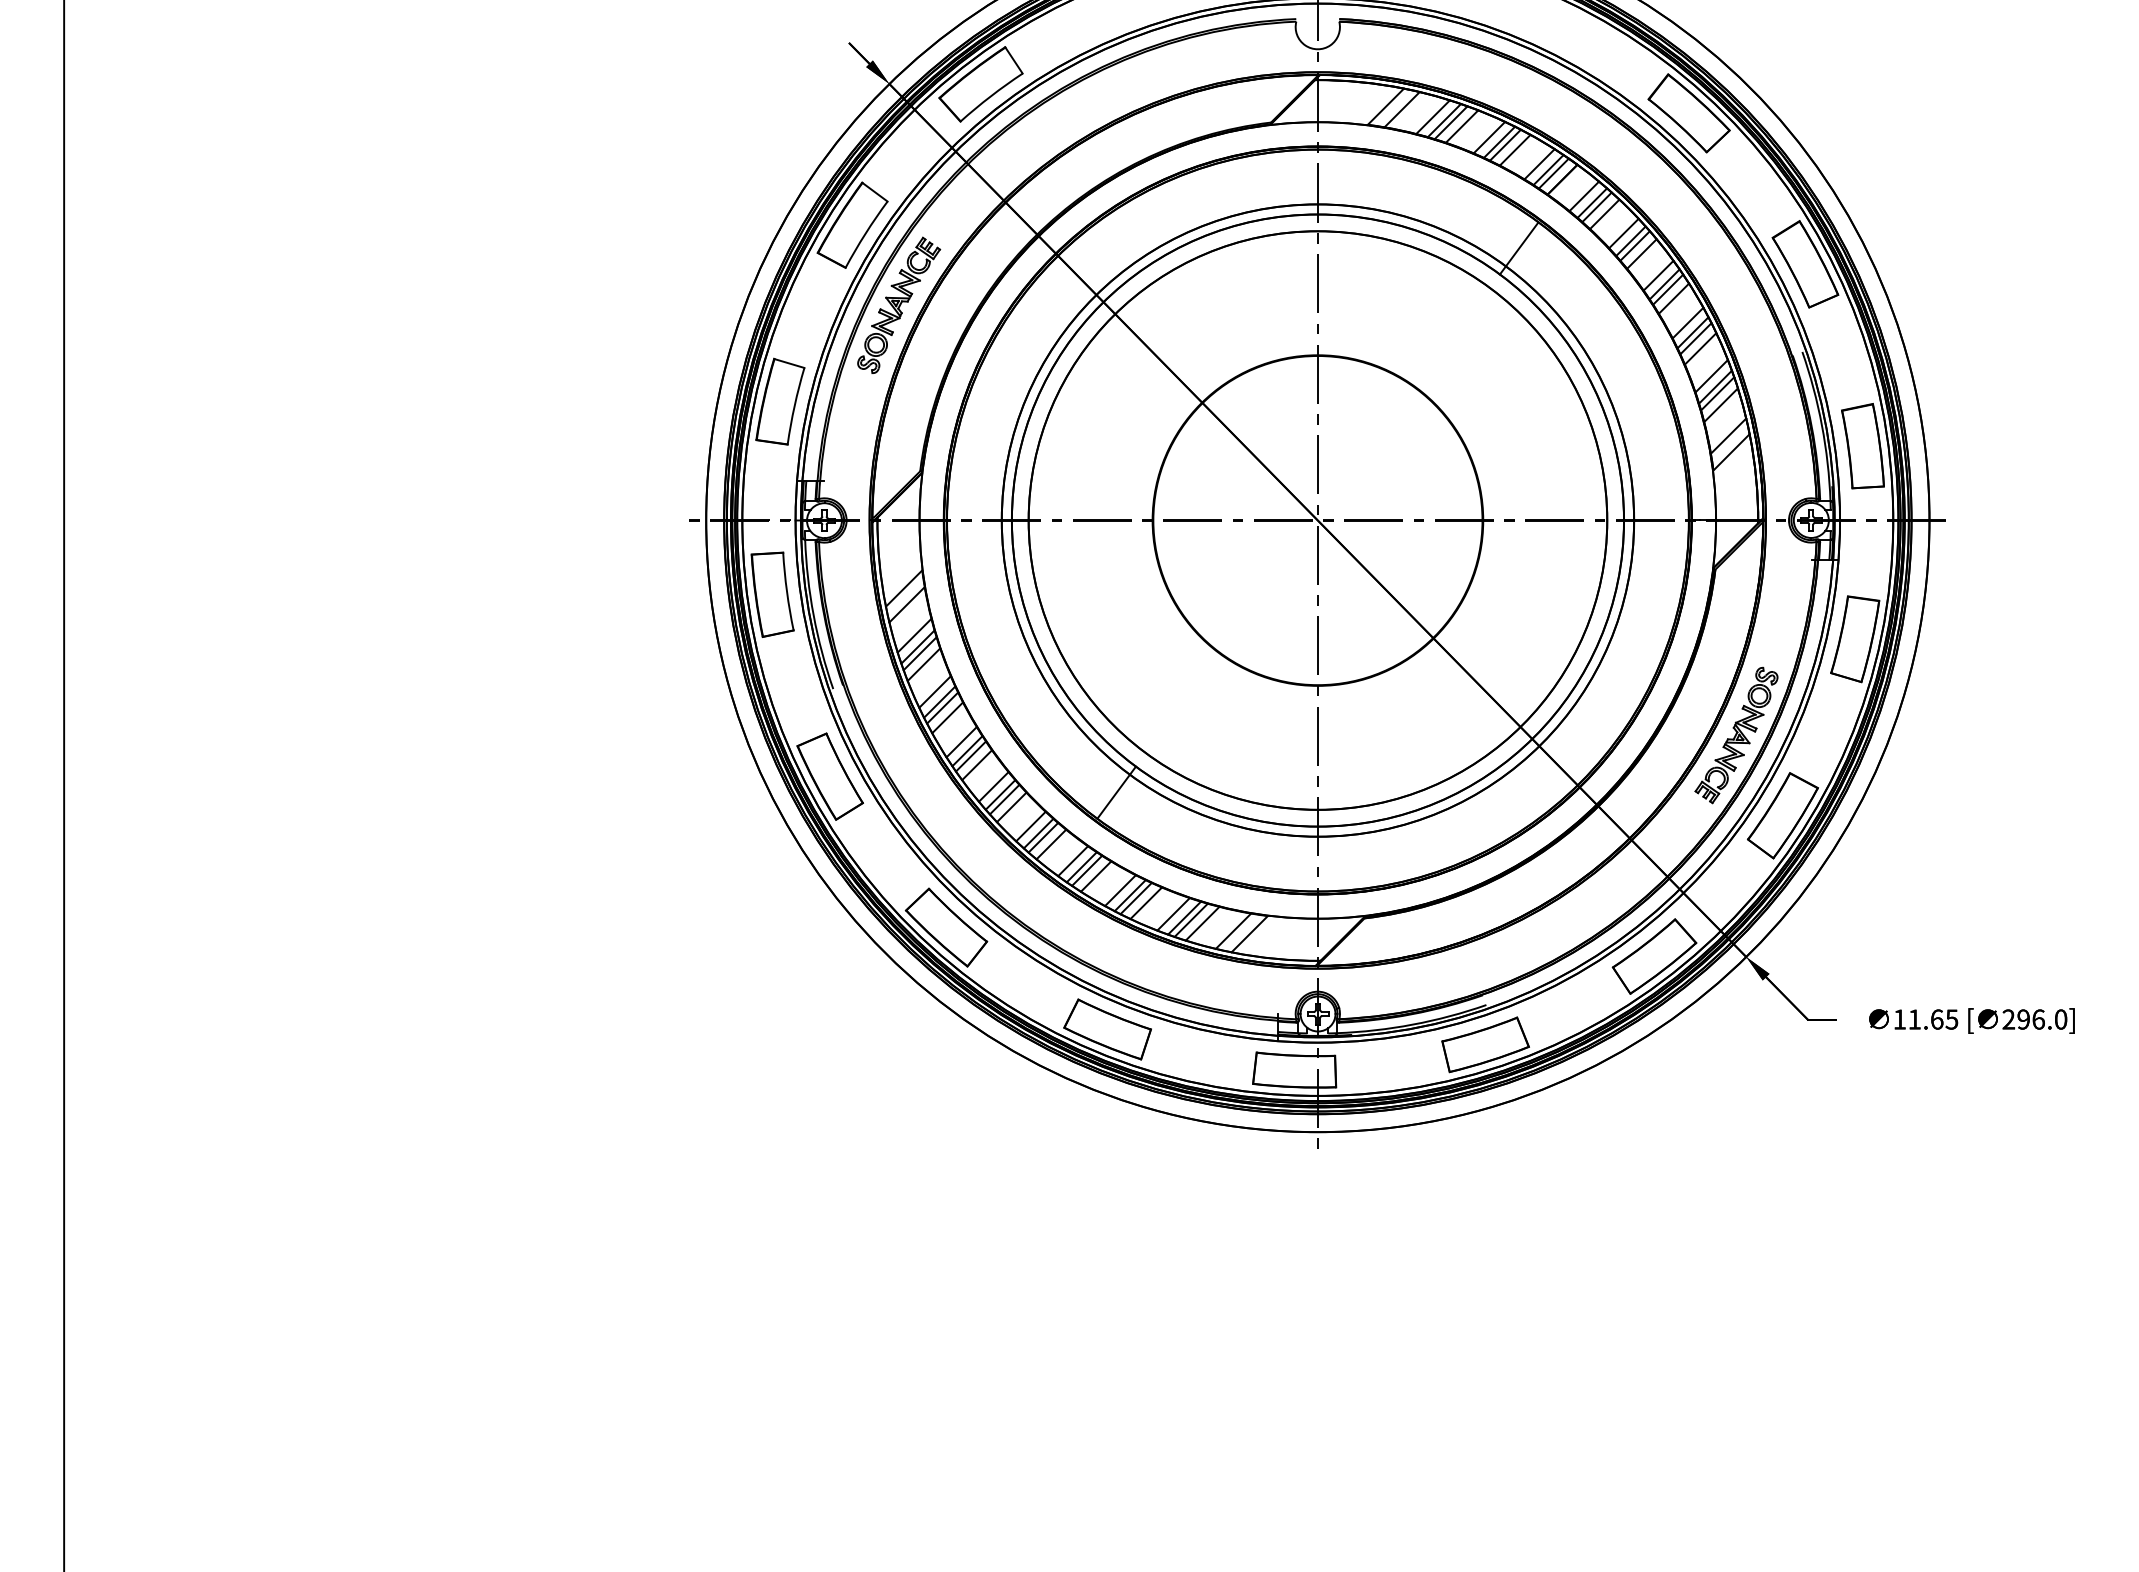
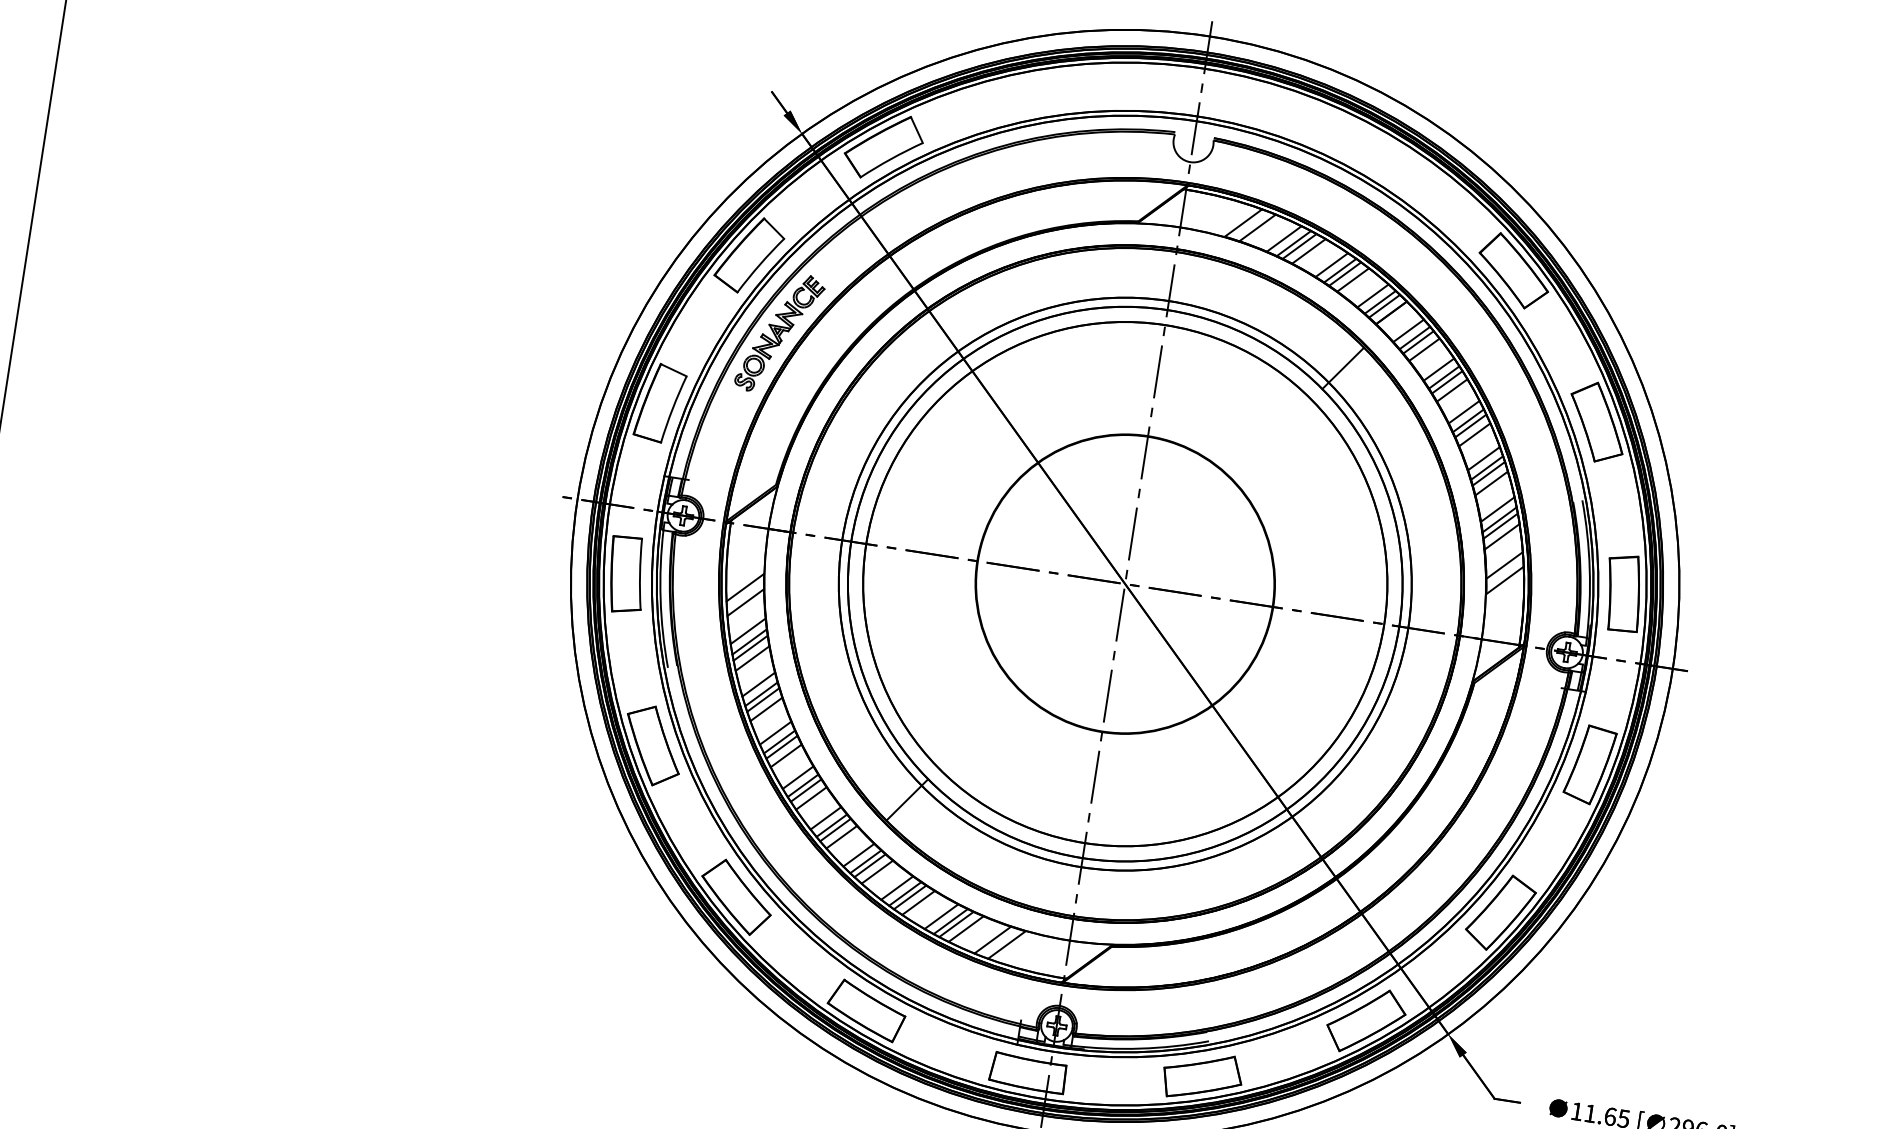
part: (1736, 735) -> (1470, 834), removed

